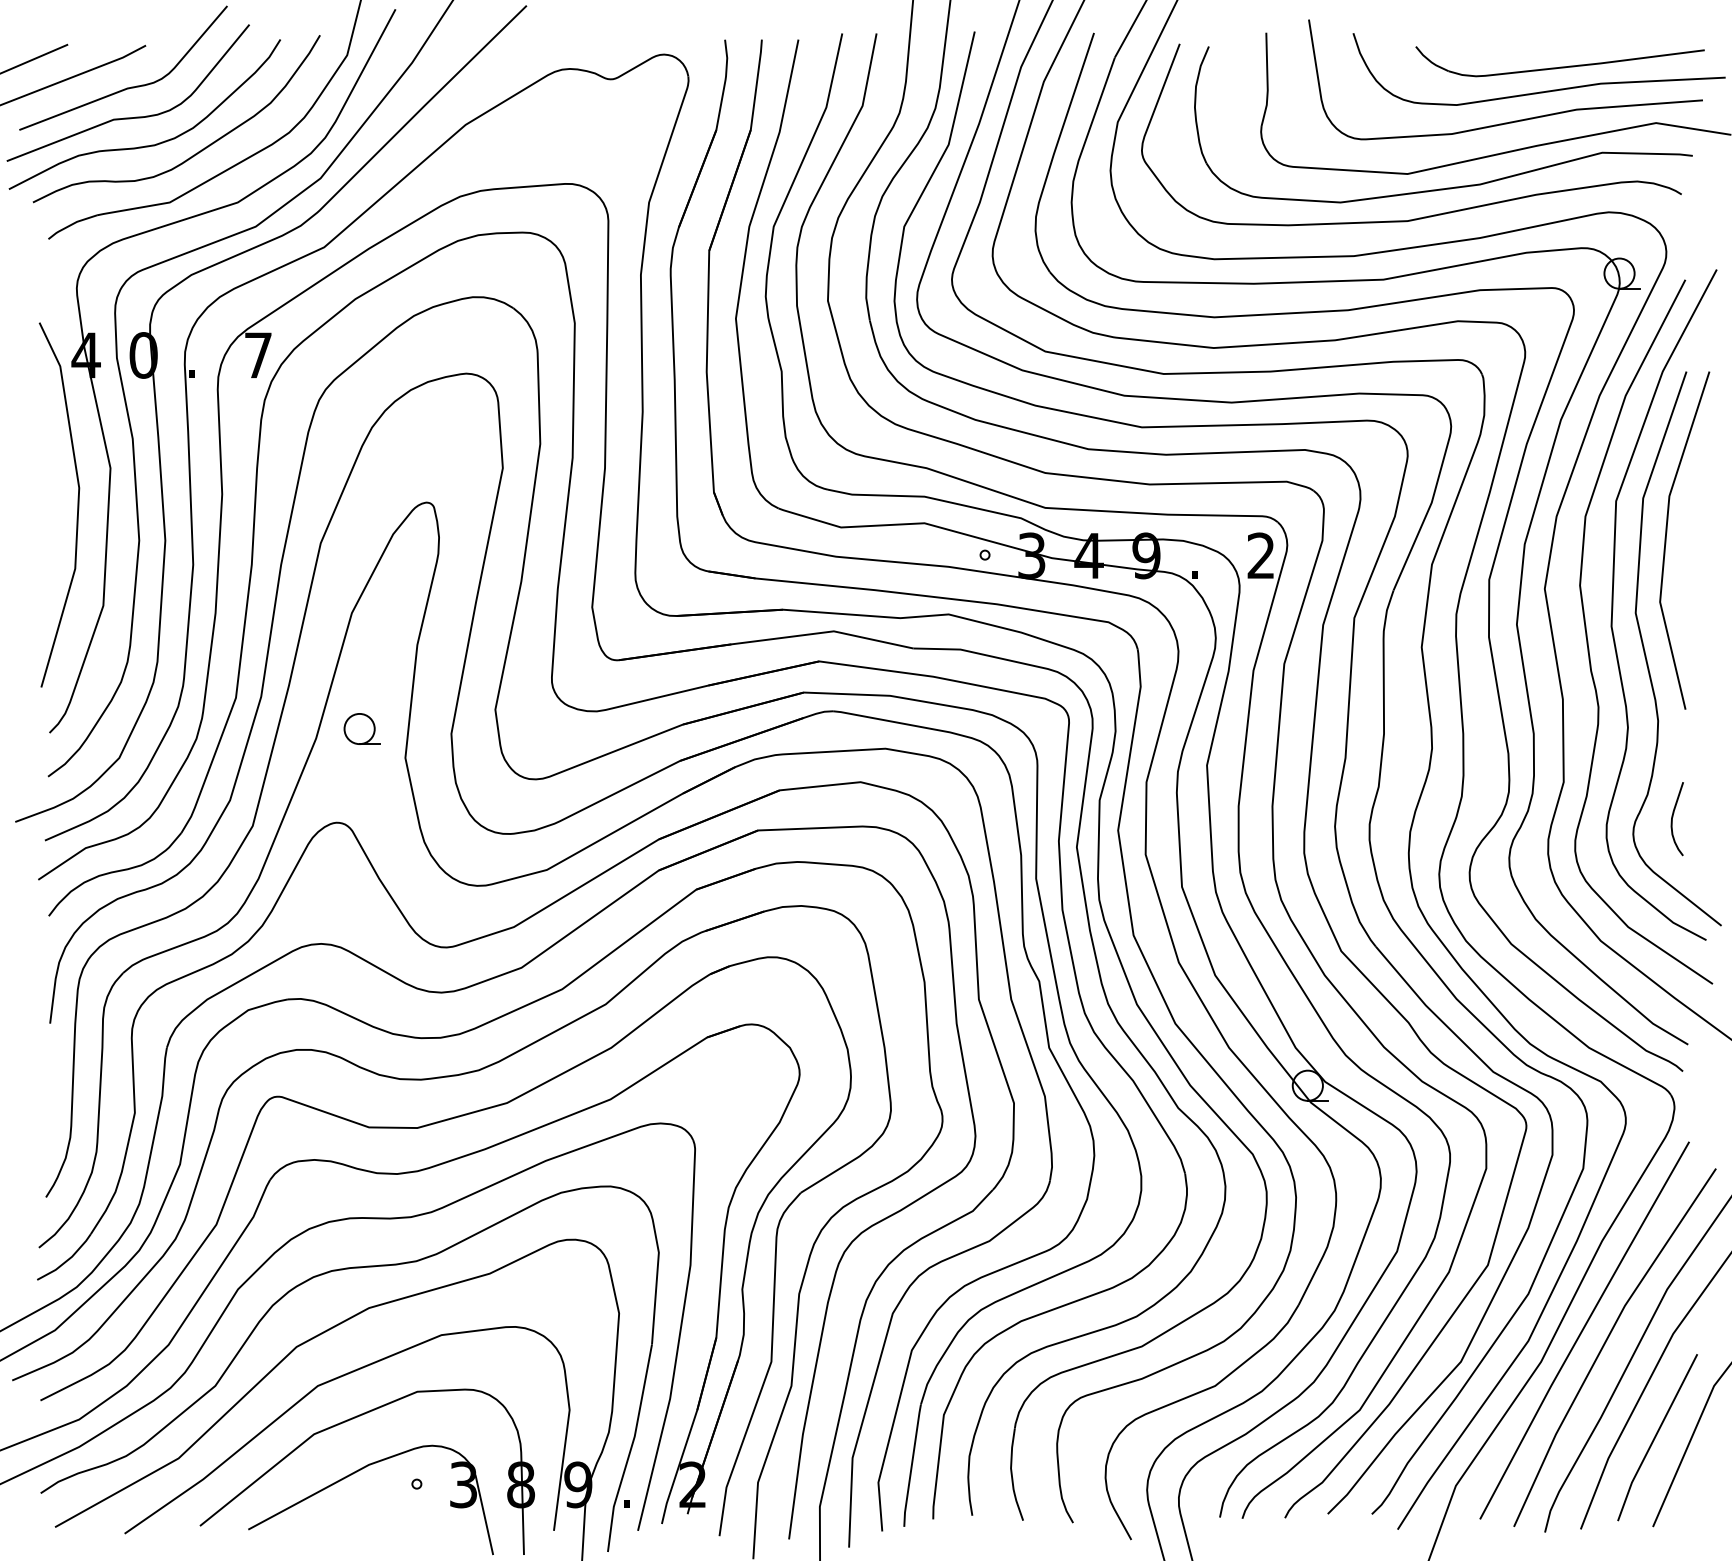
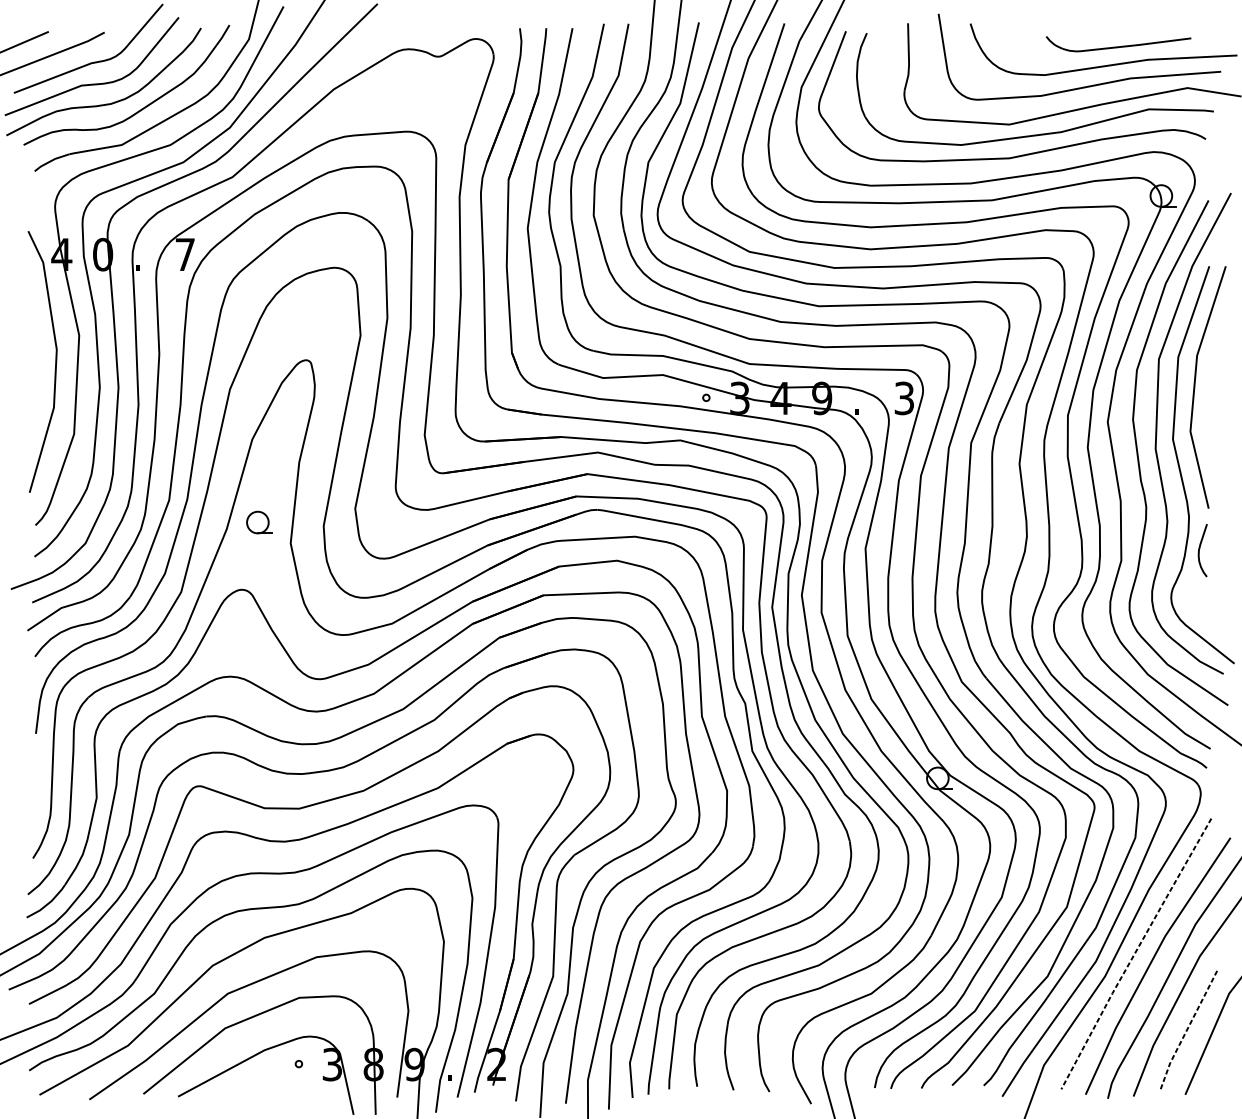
part: (1559, 61) -> (1118, 43), size x0.7
text: (1260, 555) -> (903, 398), 2 -> 3
curve: (1673, 817) -> (1200, 549), moved
line: (1582, 1329) -> (1134, 953), solid -> dashed
line: (1654, 1437) -> (1186, 1030), solid -> dashed

